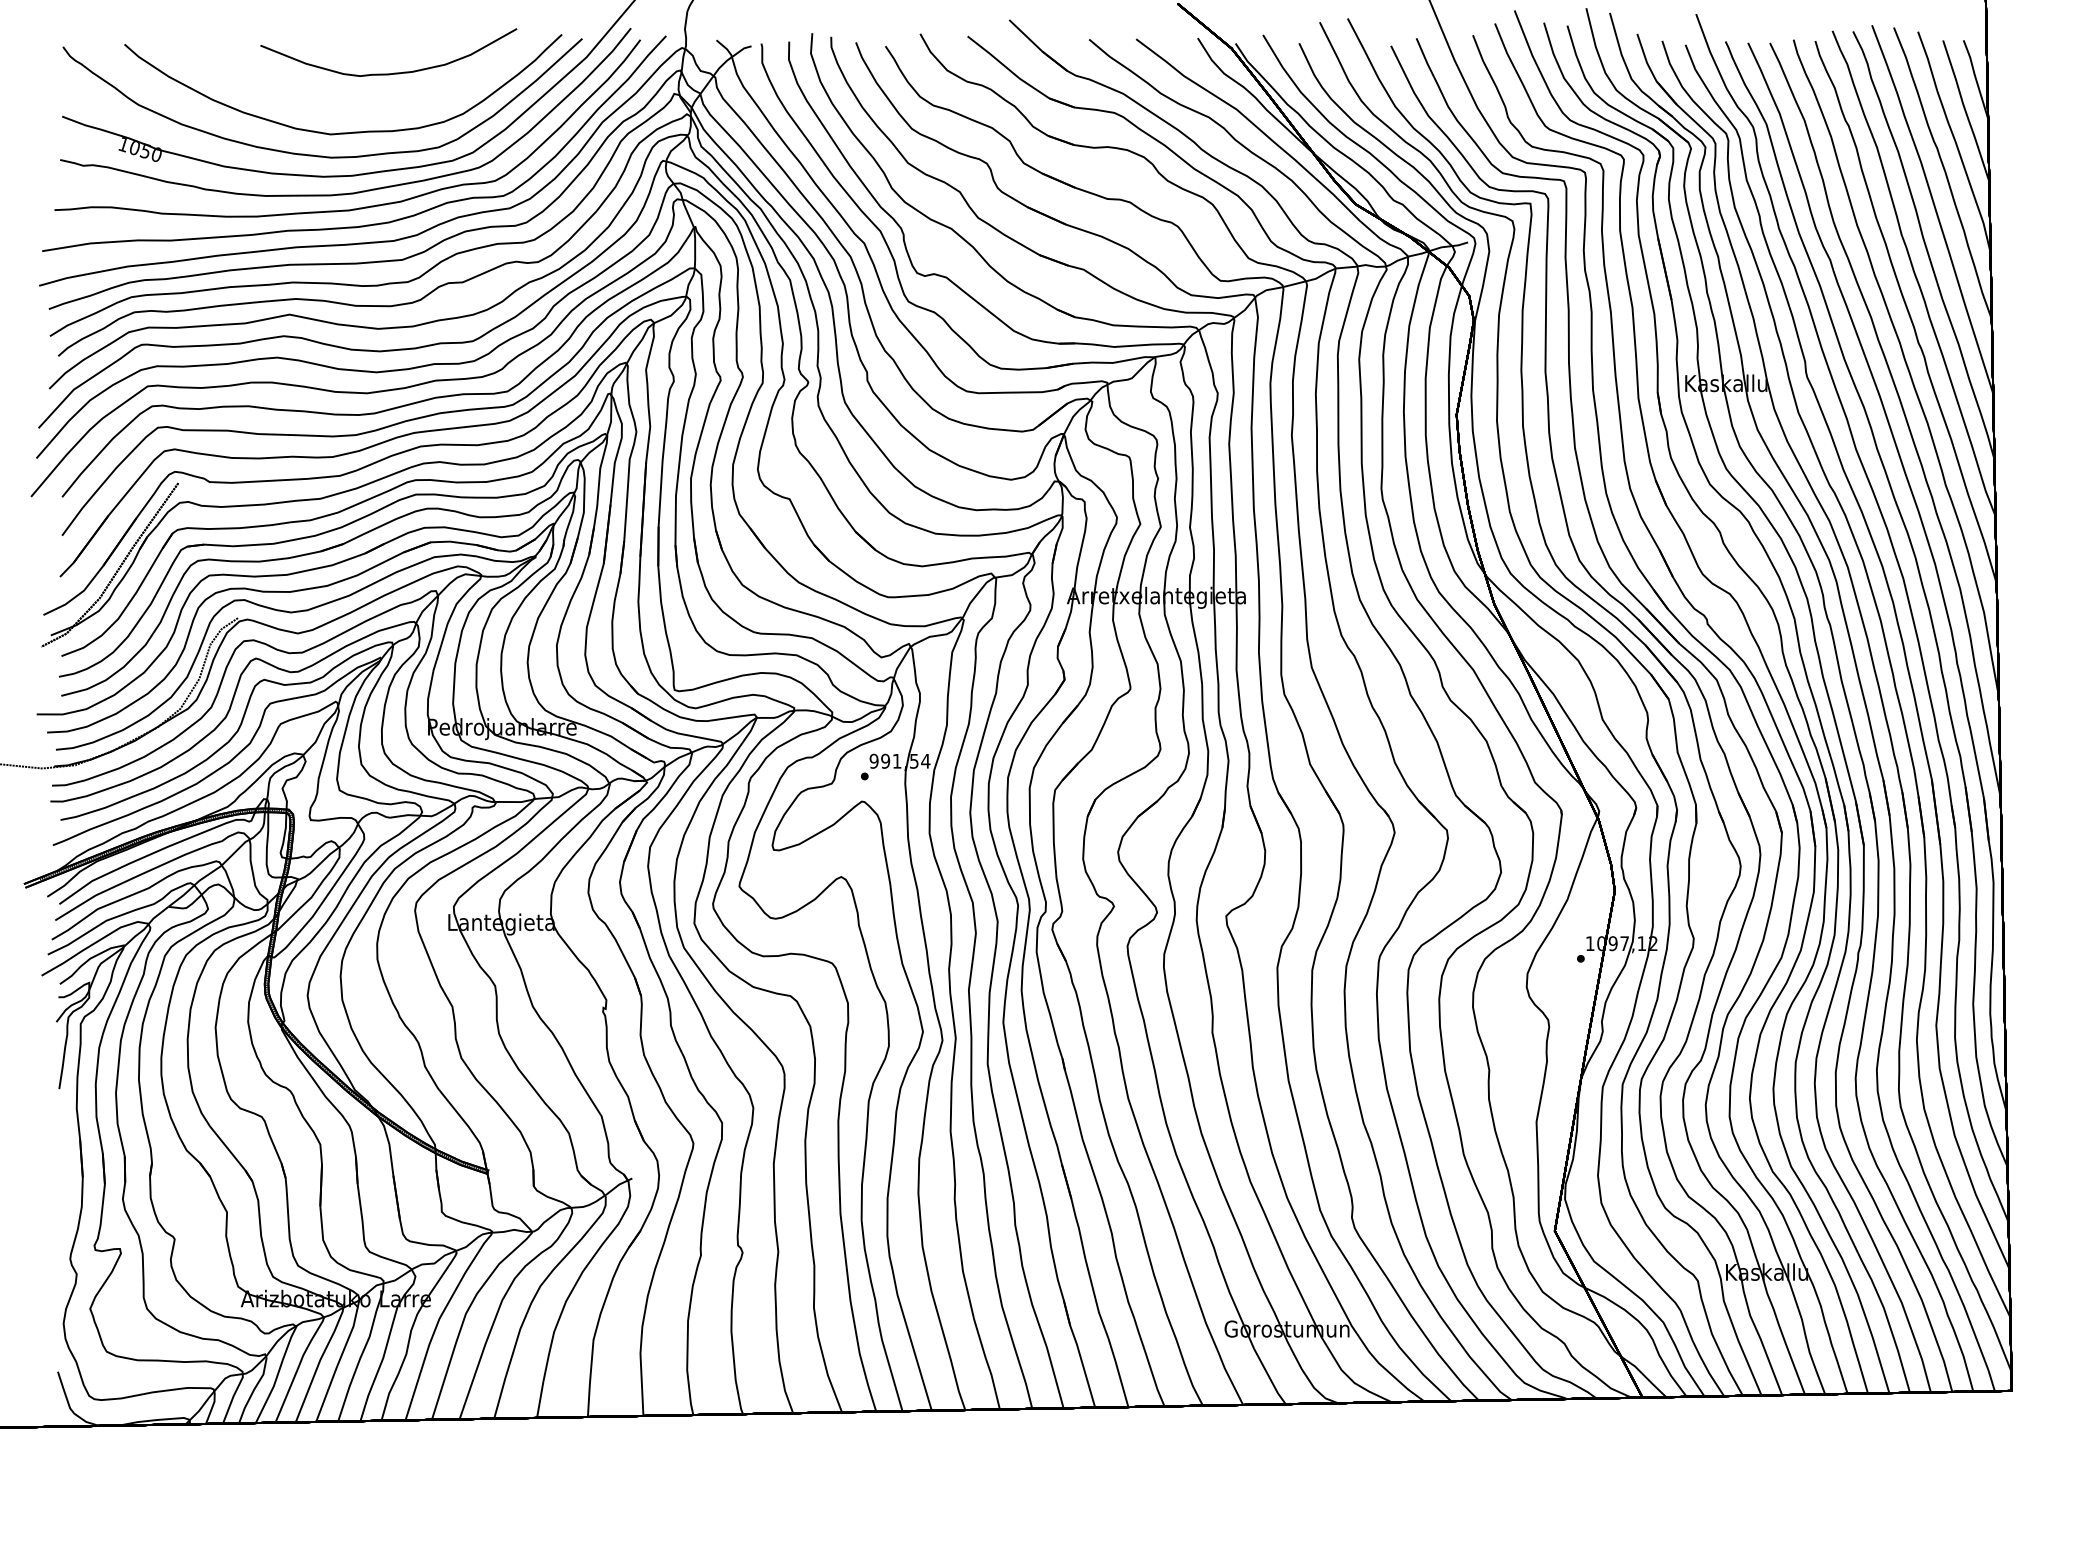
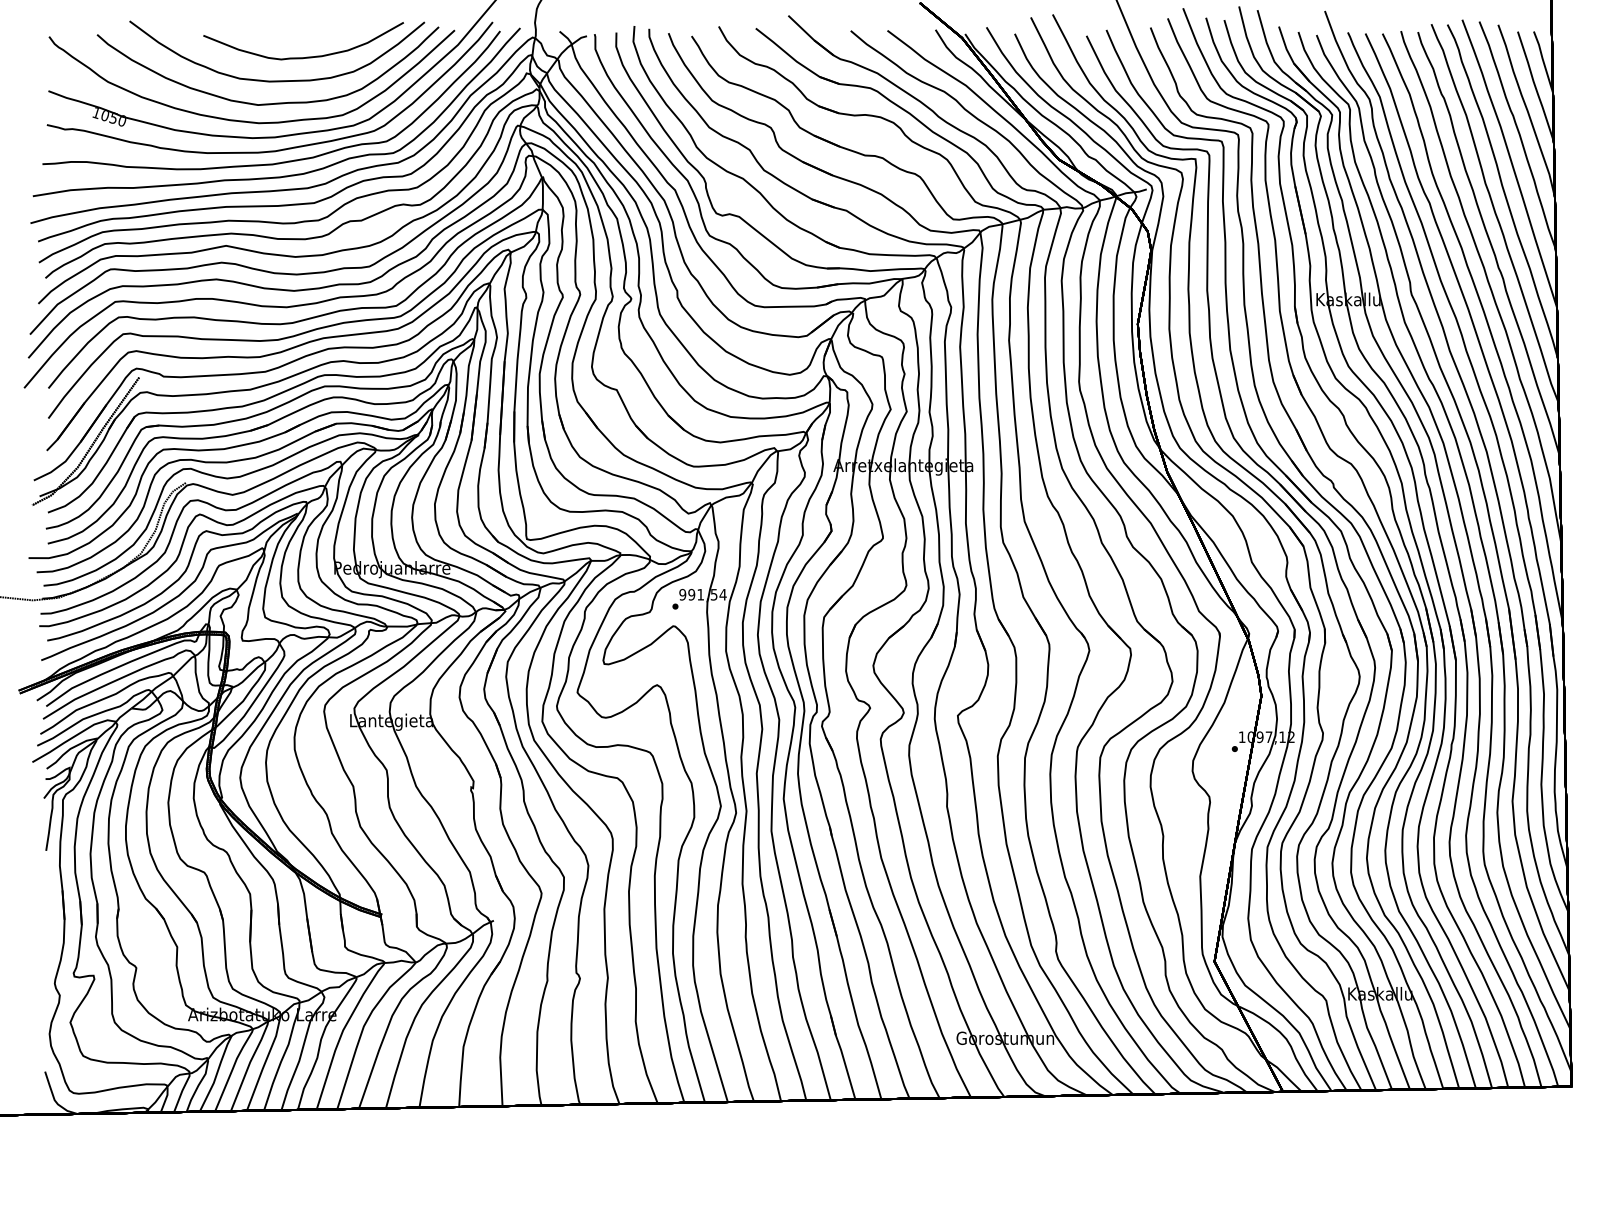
curve: (354, 103) -> (276, 80), added

